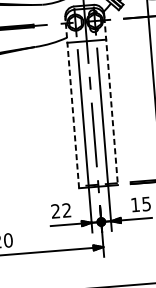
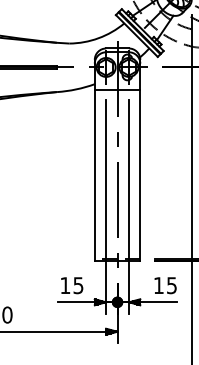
line: (111, 101) -> (140, 162), dashed -> solid
line: (72, 104) -> (94, 162), dashed -> solid
text: (60, 210) -> (71, 285), 22 -> 15

